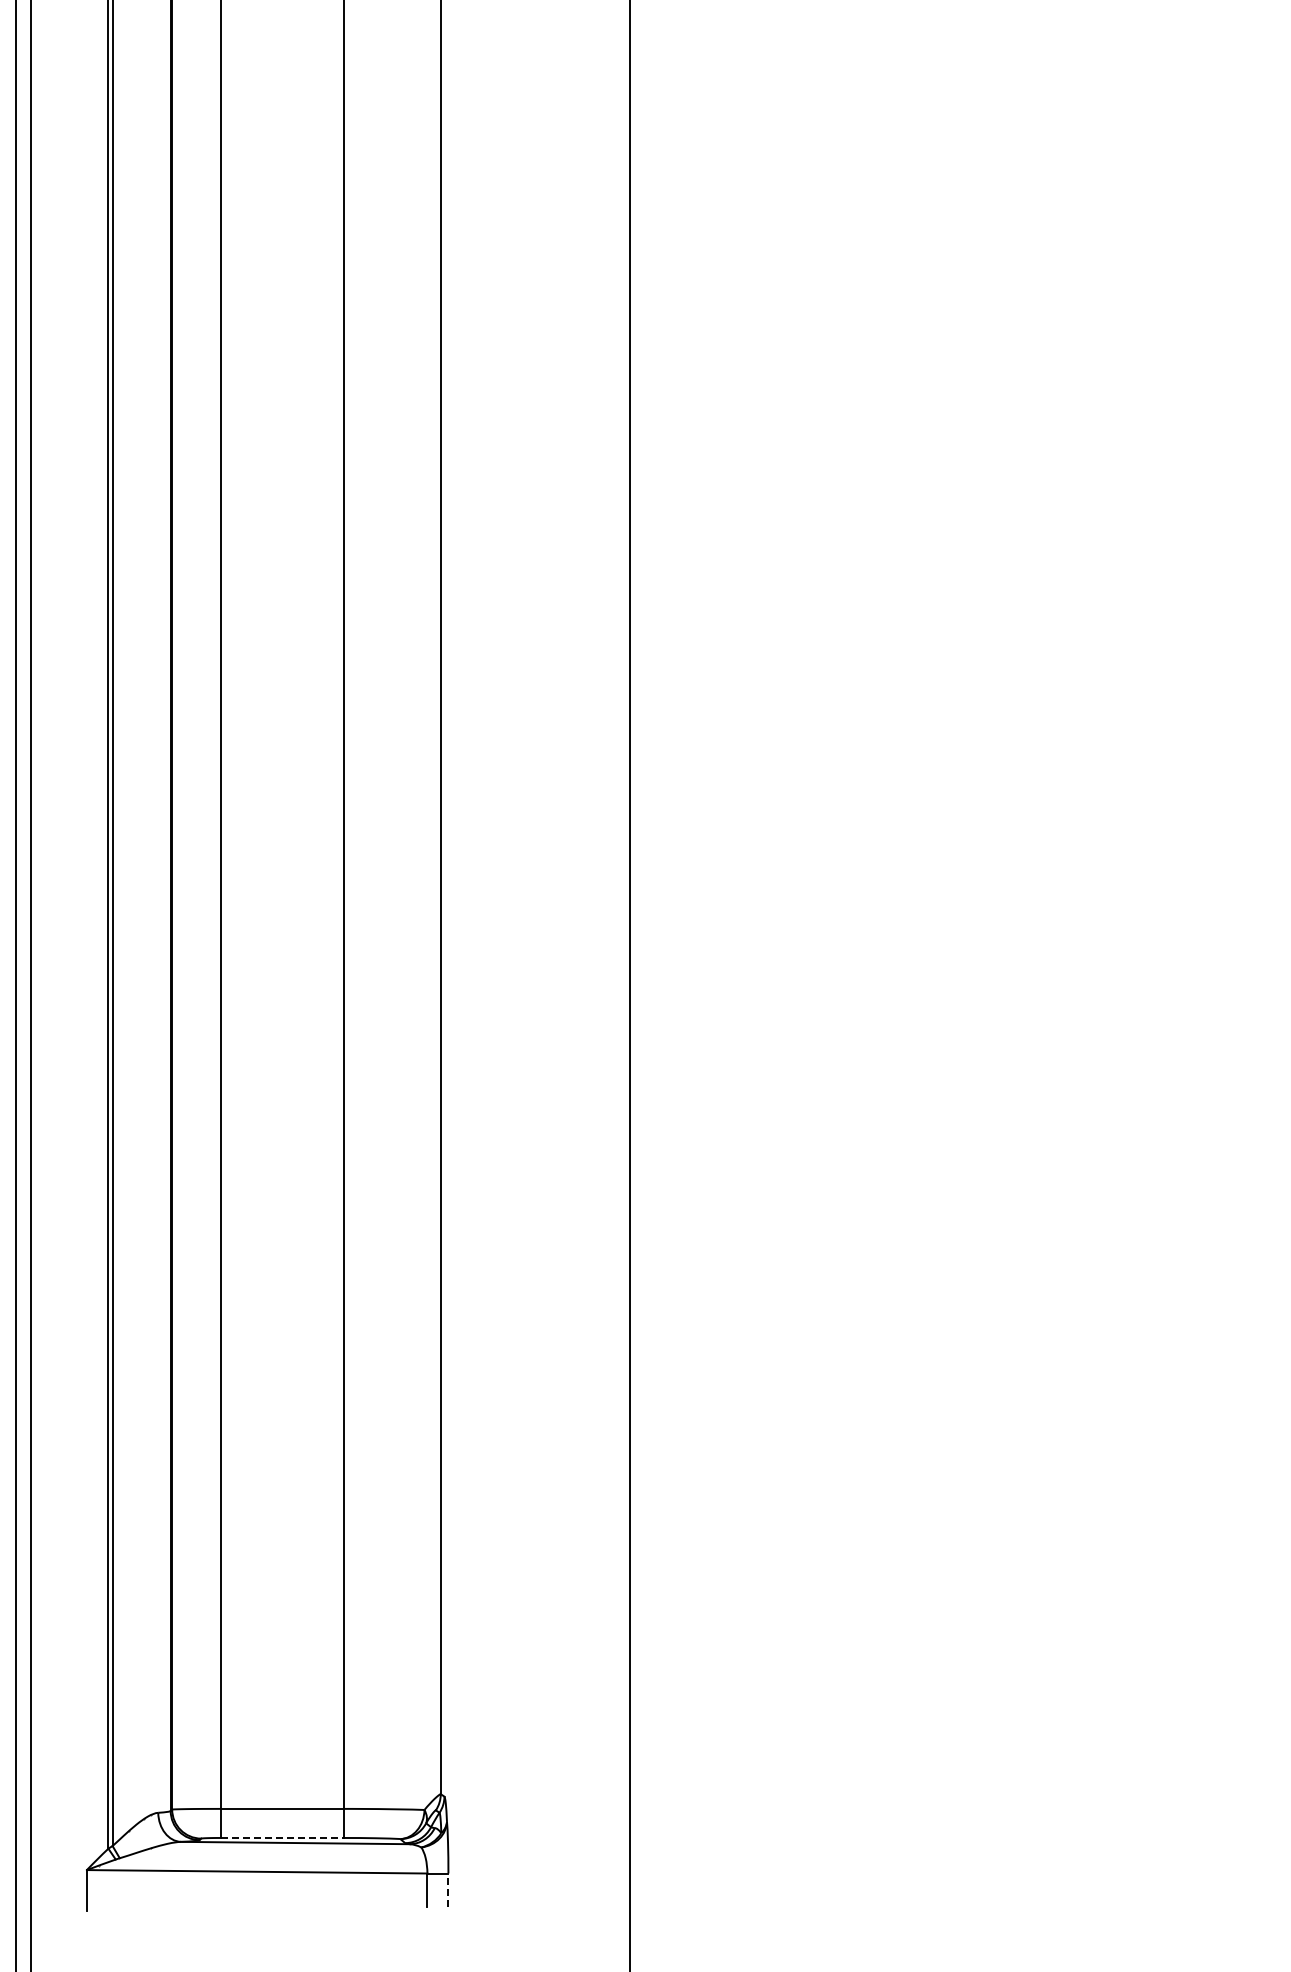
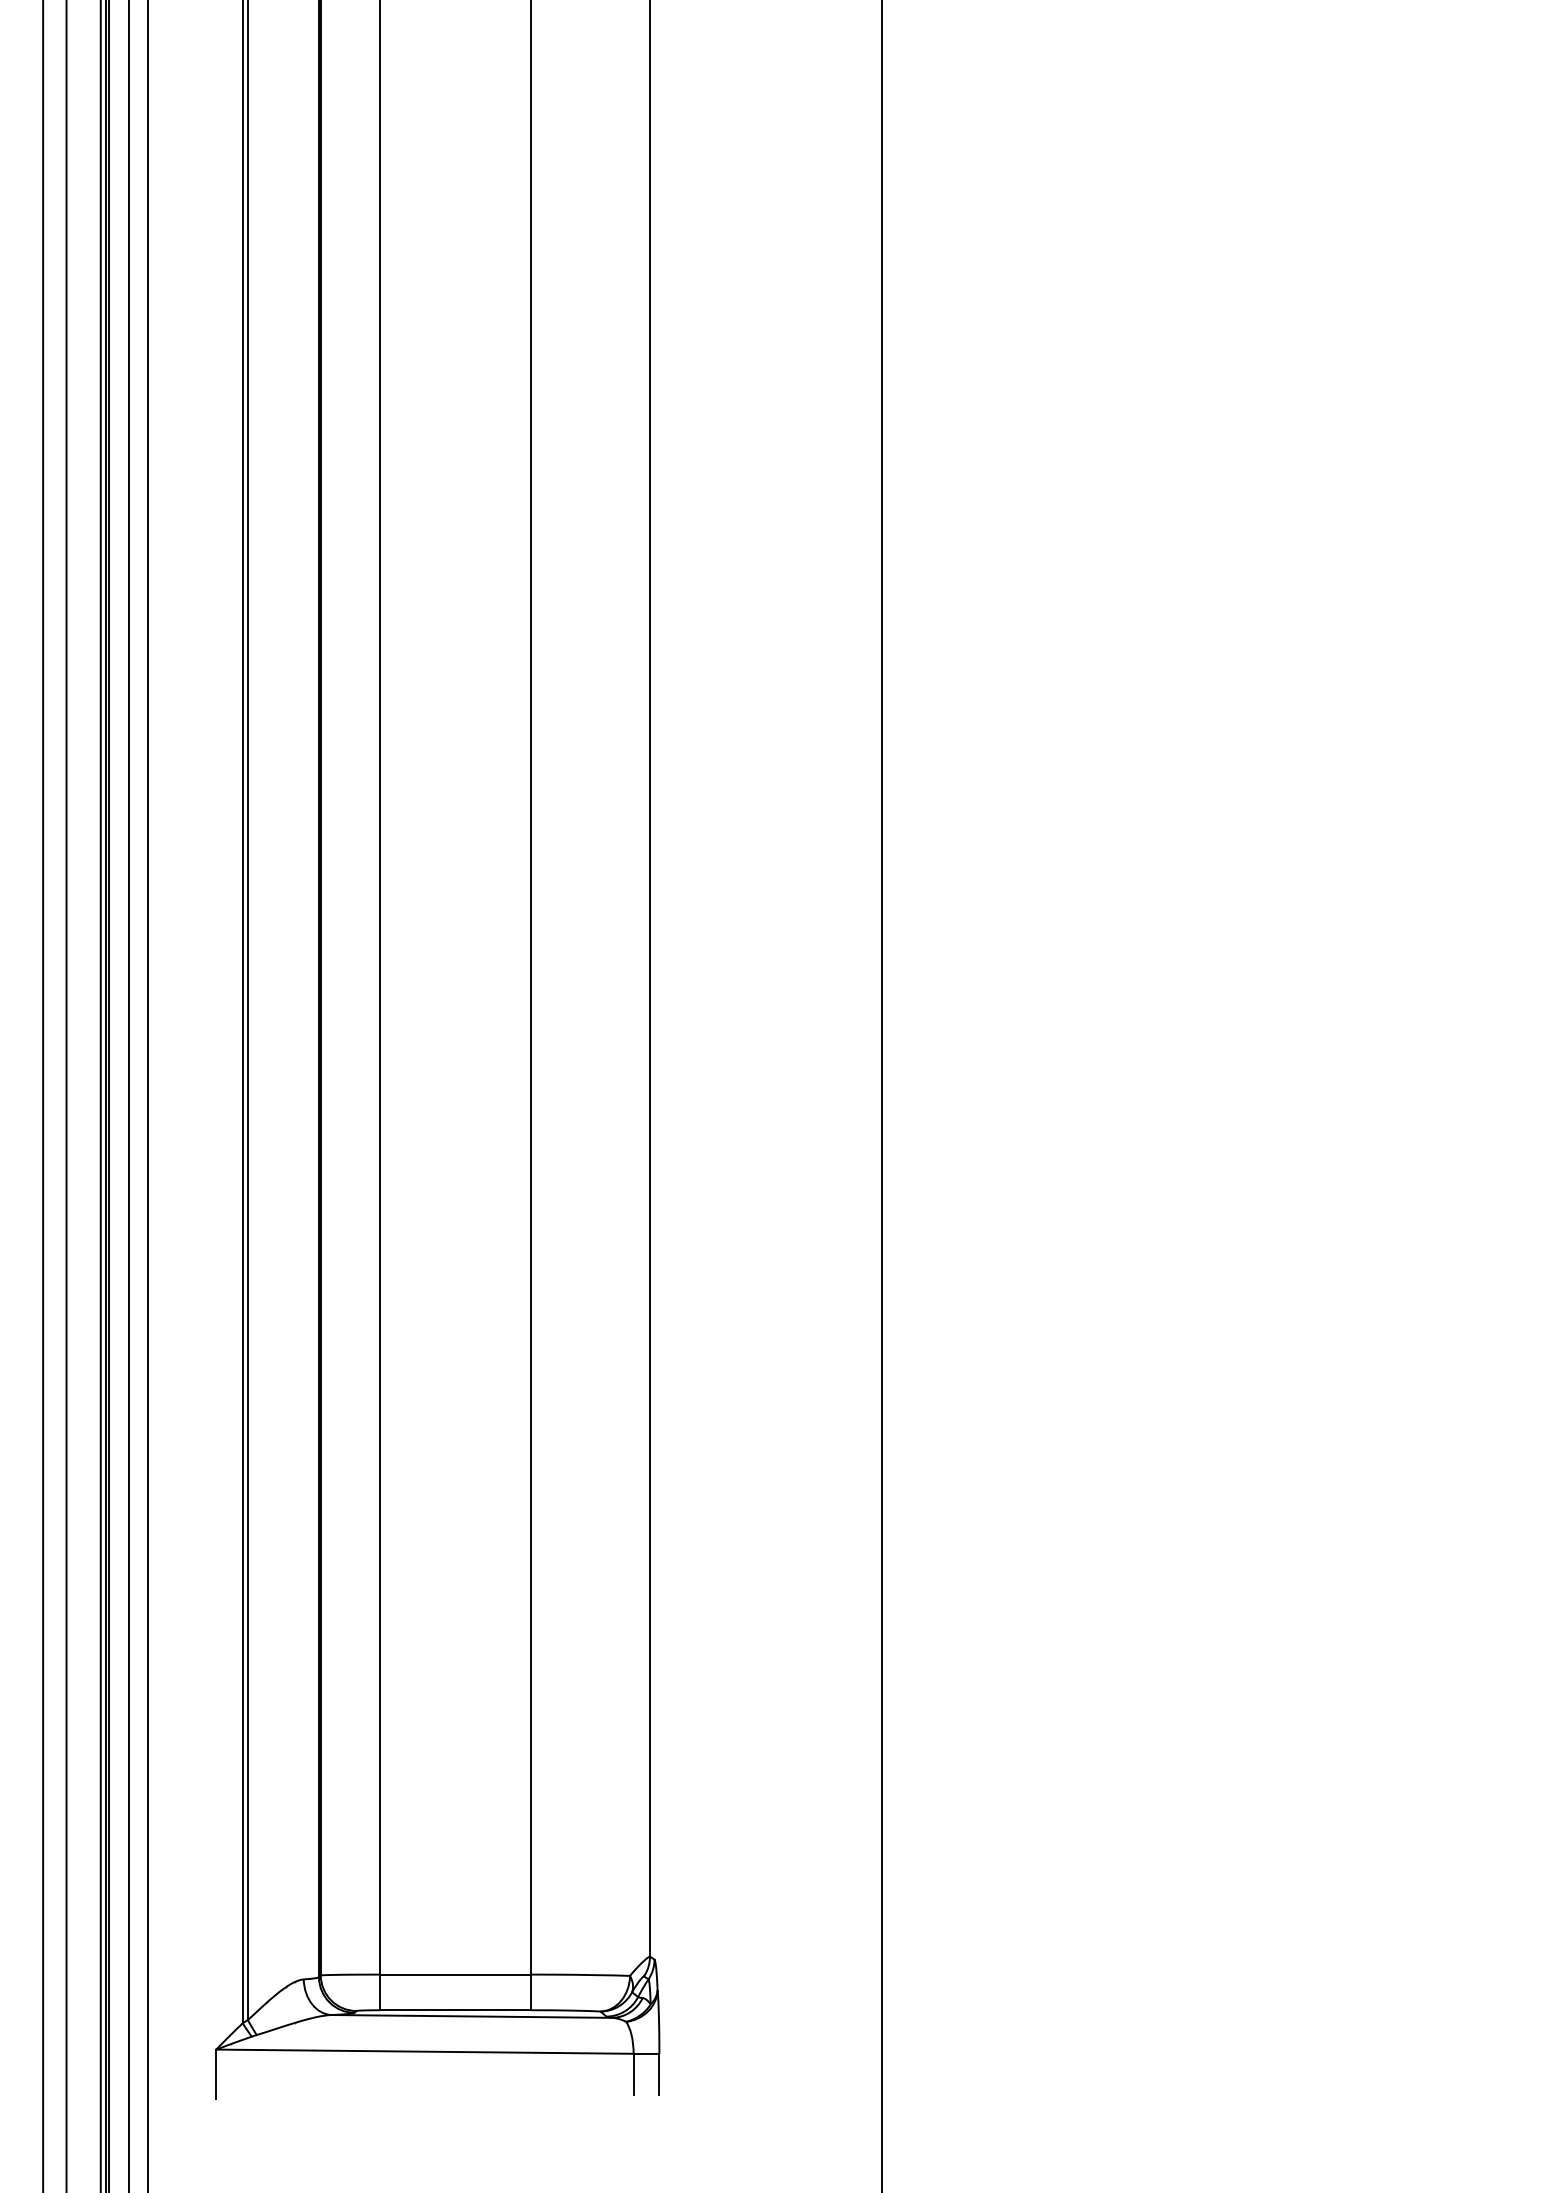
line: (282, 1837) -> (456, 2009), dashed -> solid
line: (448, 1890) -> (659, 2074), dashed -> solid

